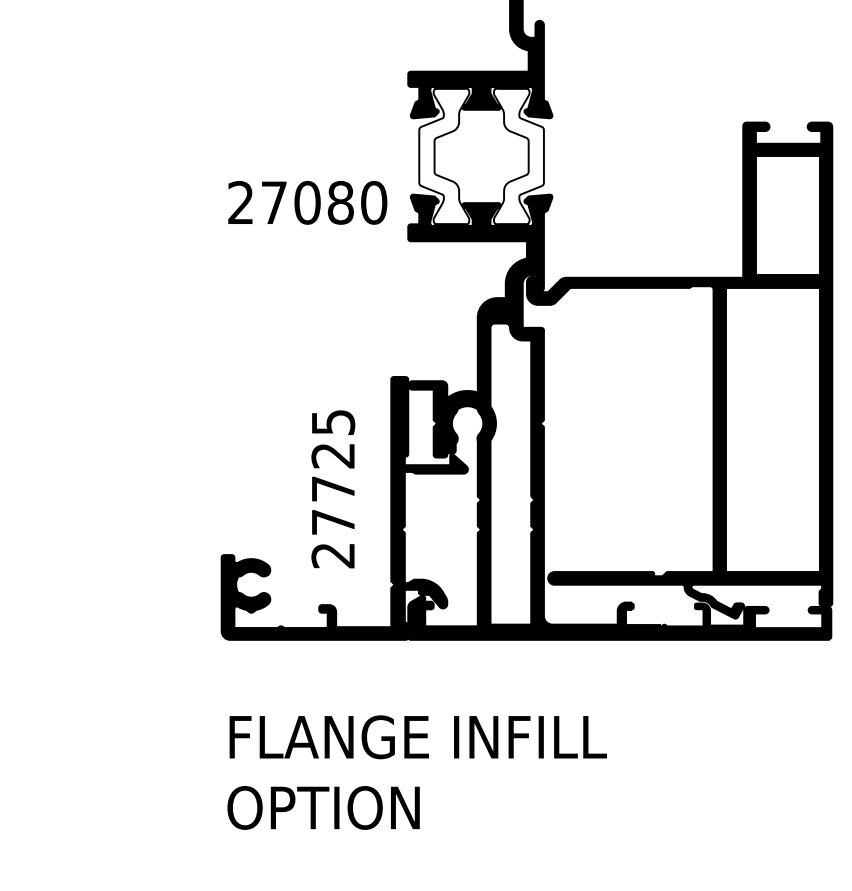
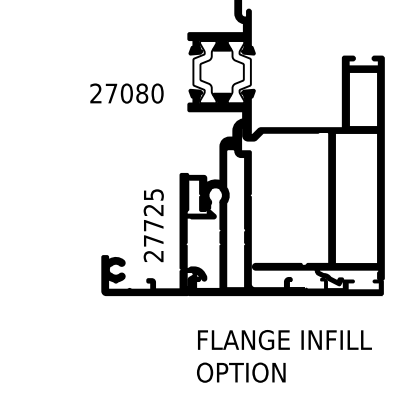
text: (306, 202) -> (126, 93), moved
text: (417, 772) -> (284, 356), moved

